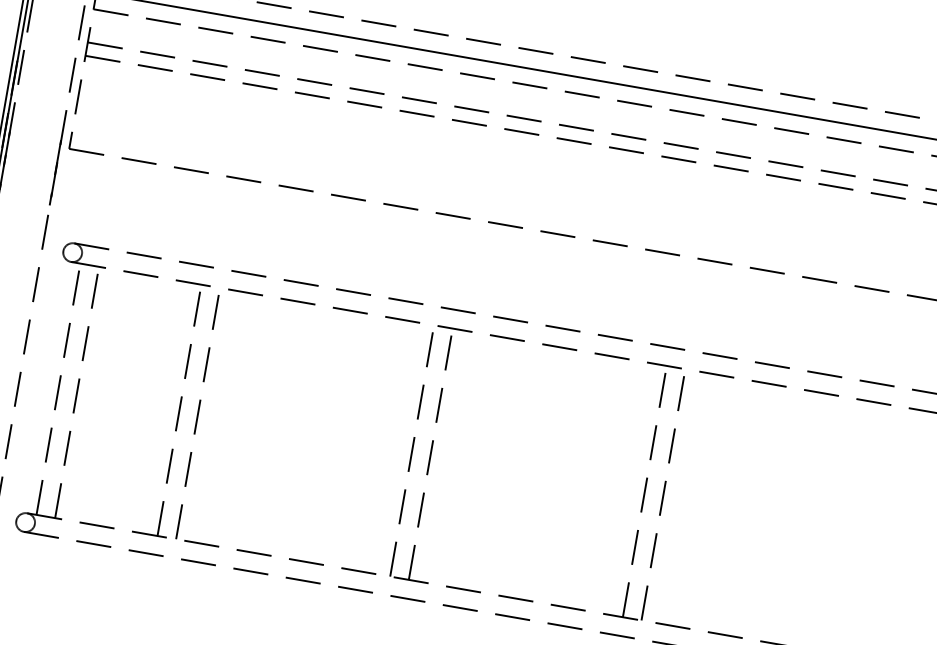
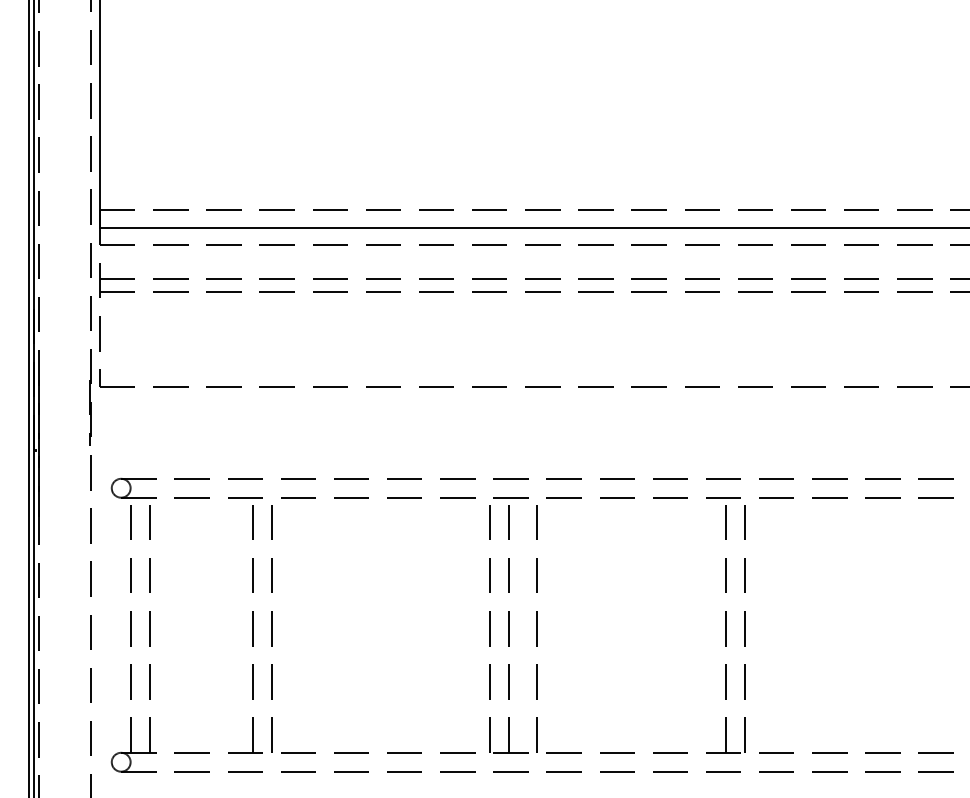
line: (457, 462) -> (536, 628), added

